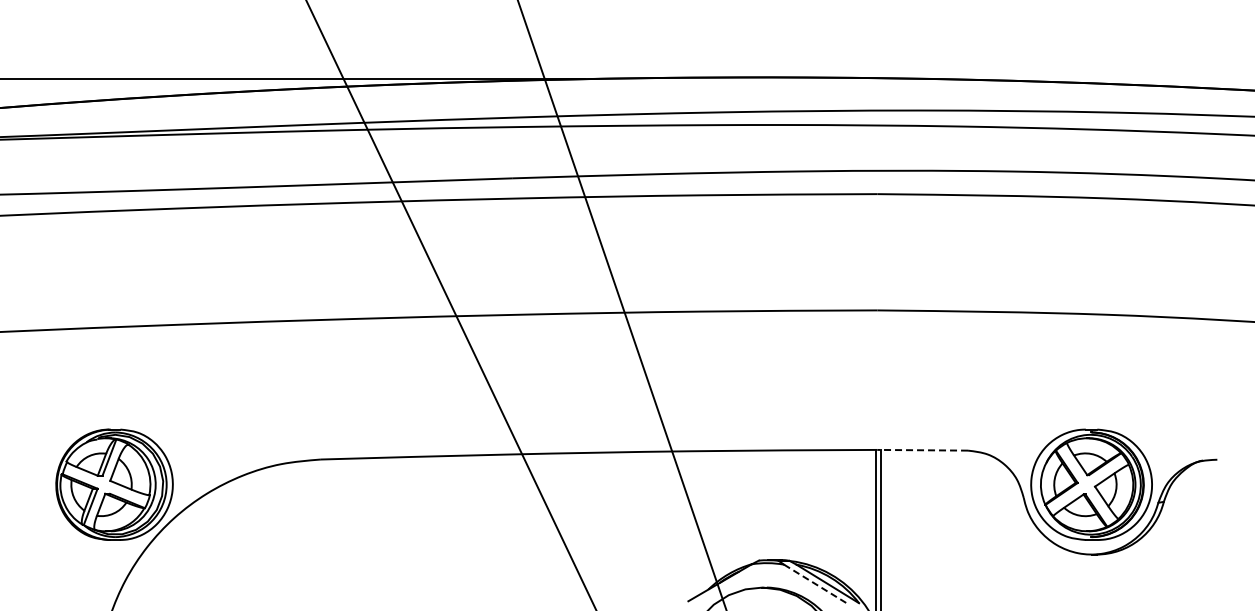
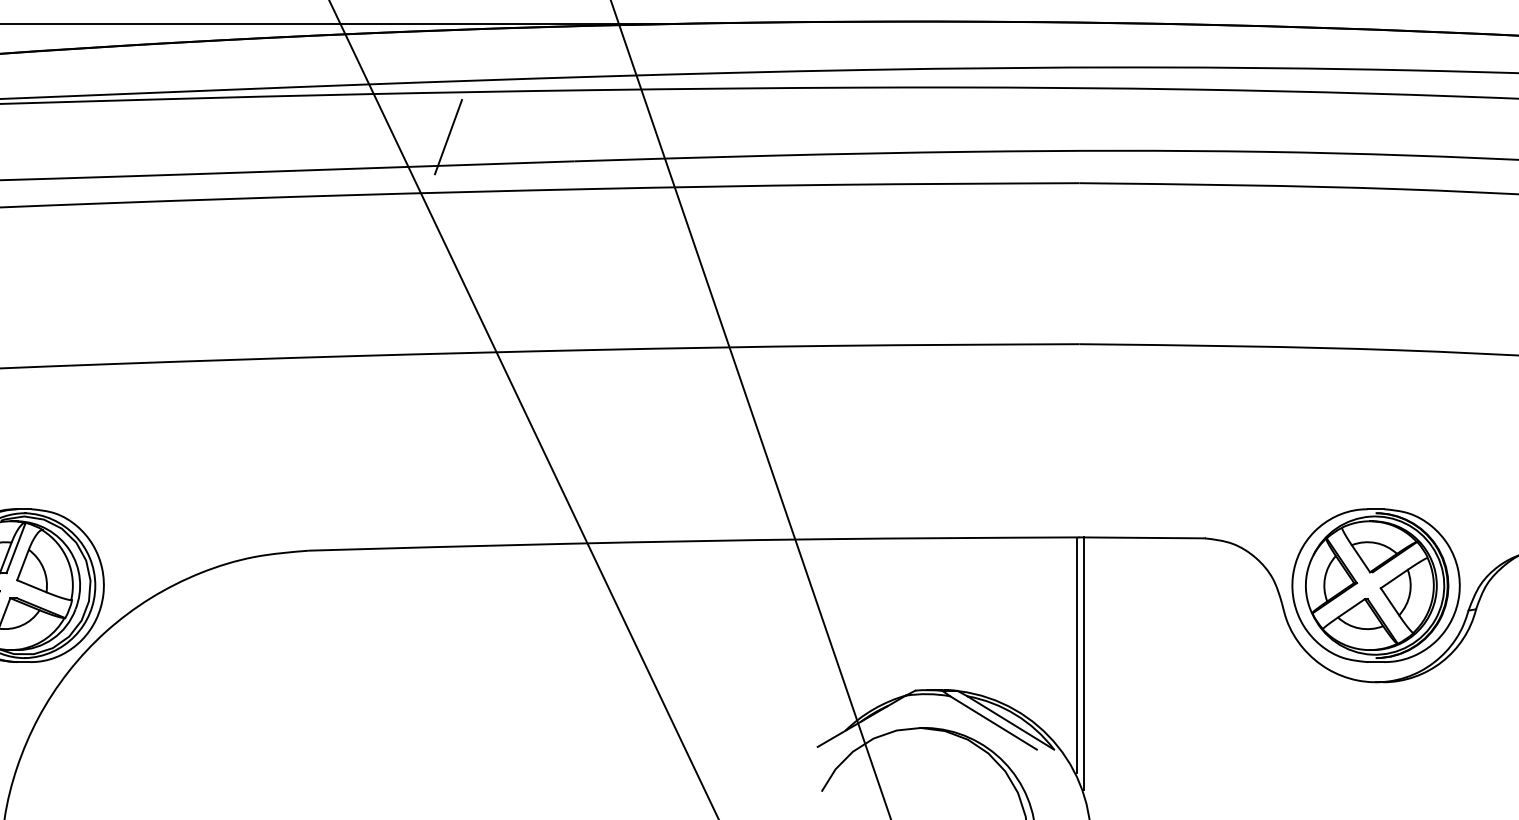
line: (421, 160) -> (448, 136), added
line: (922, 450) -> (1141, 538), dashed -> solid
line: (815, 583) -> (993, 722), dashed -> solid

